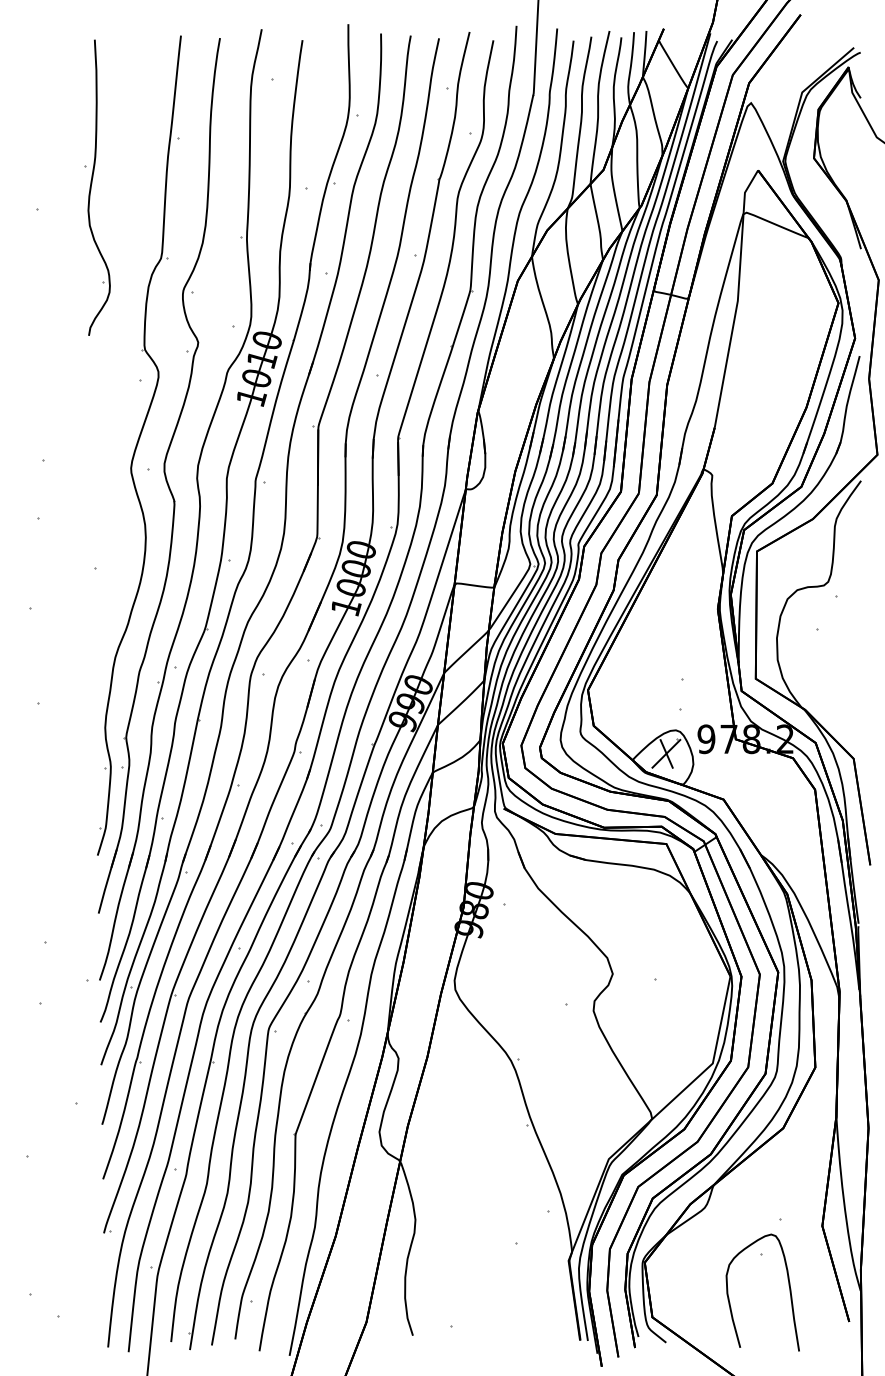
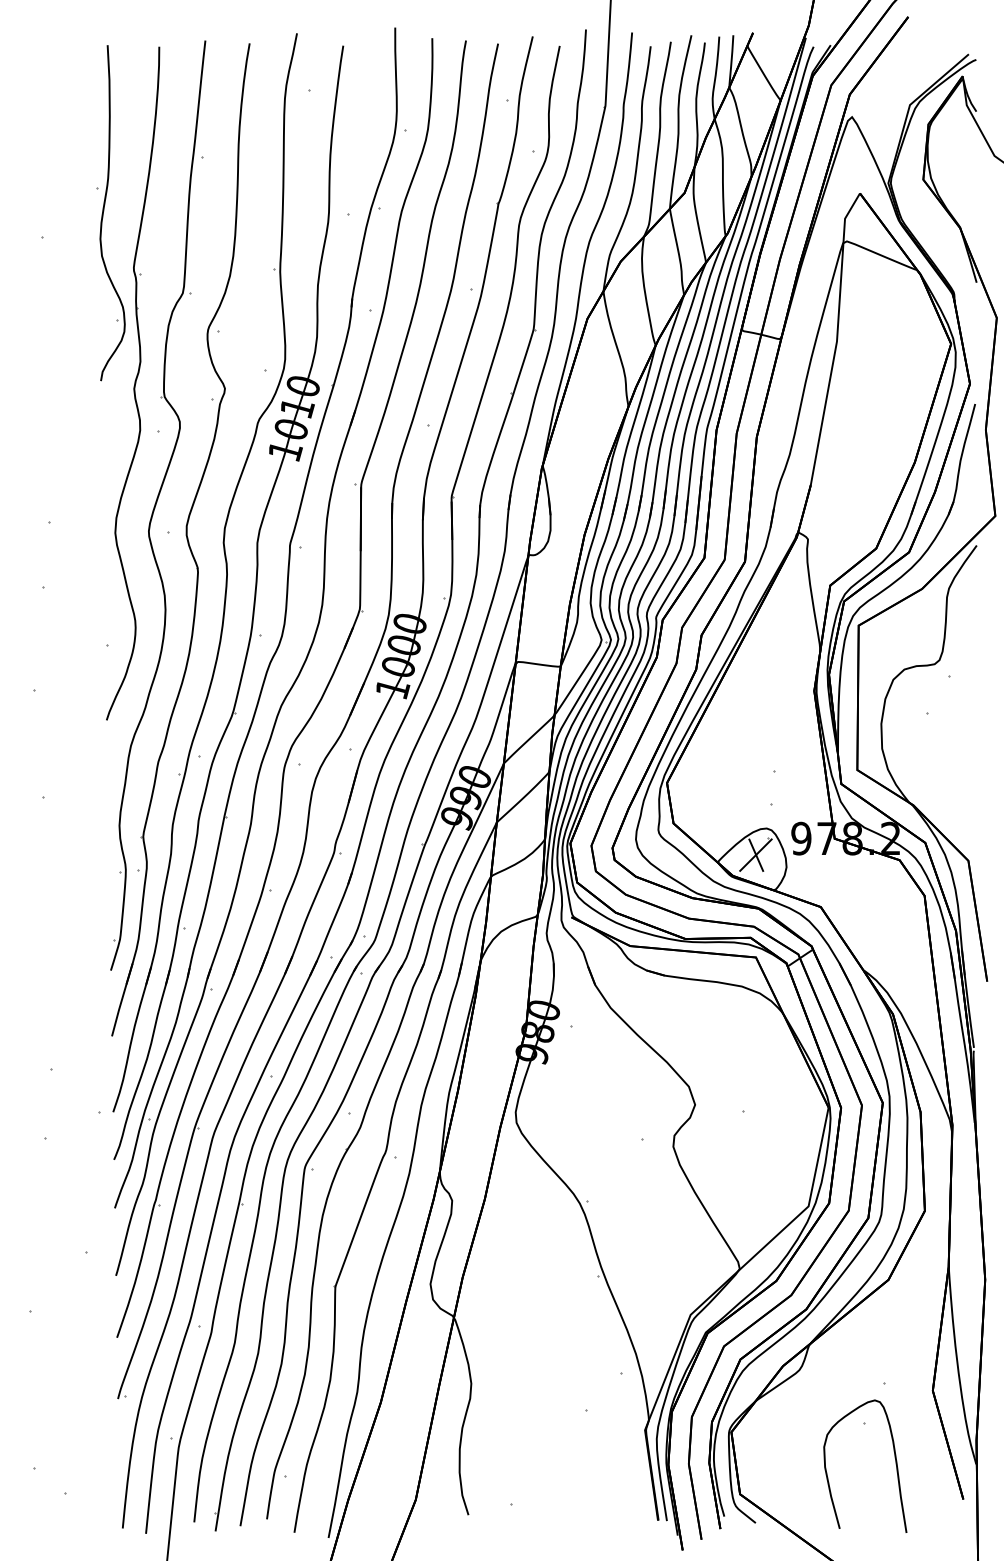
part: (117, 338) -> (133, 384), added

